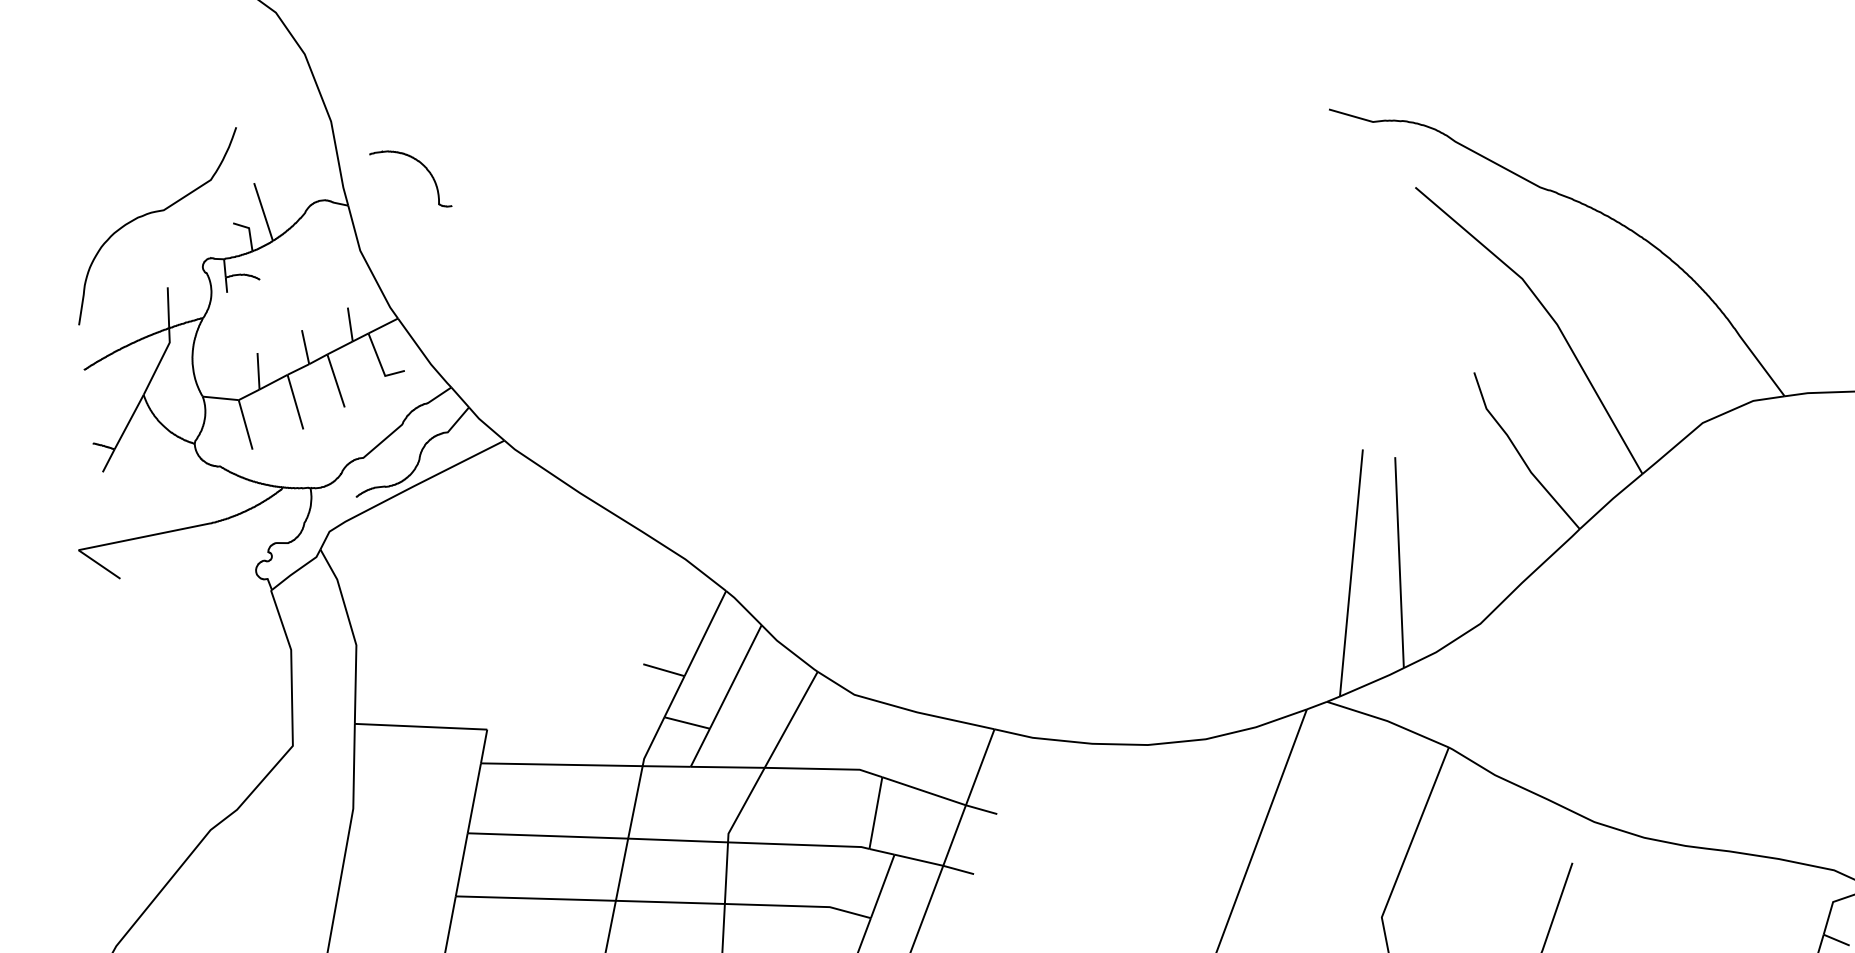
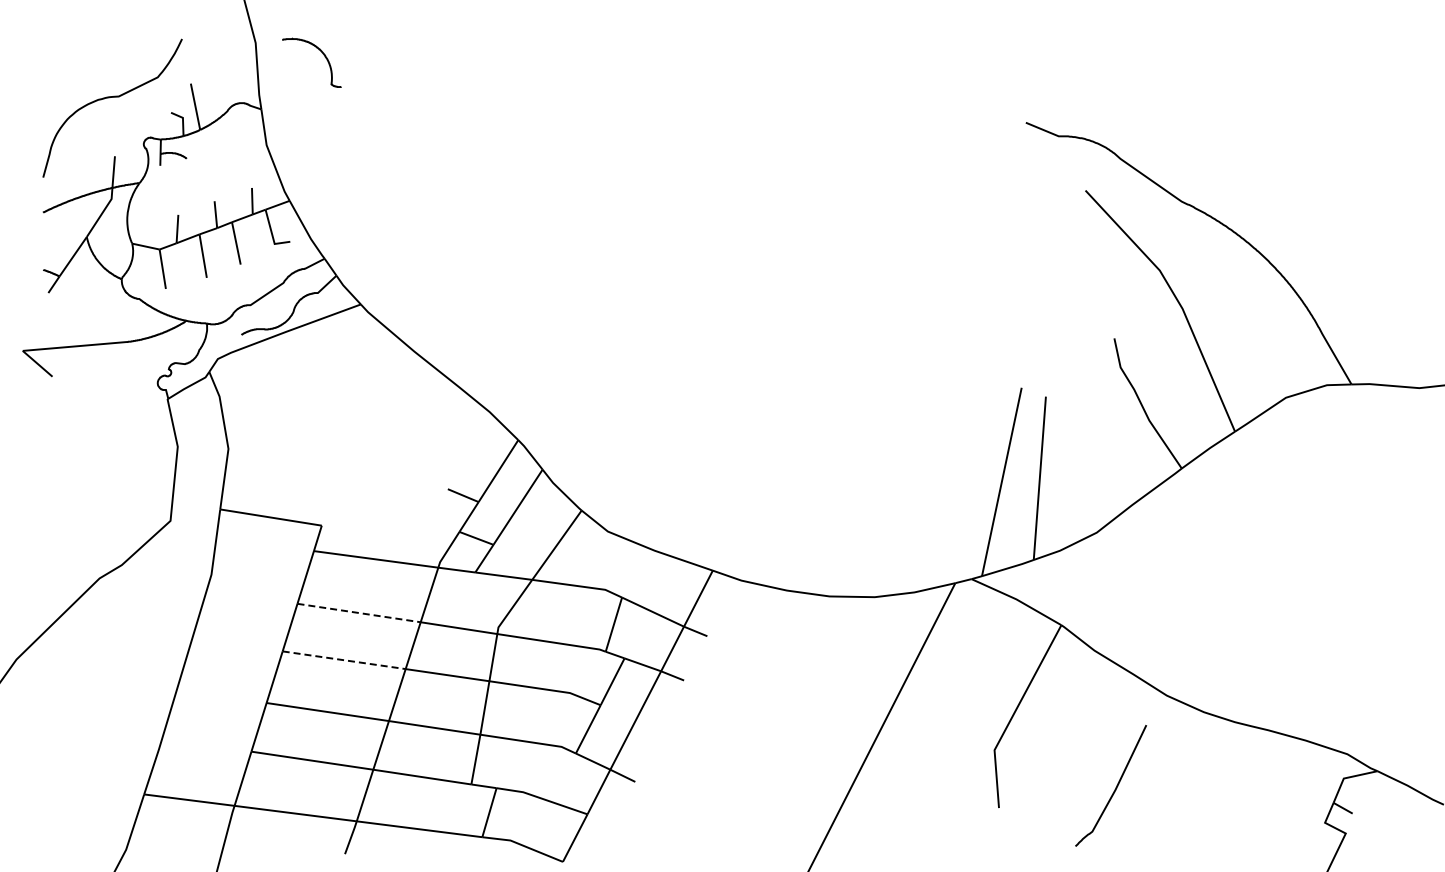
curve: (424, 168) -> (323, 55), moved
line: (548, 836) -> (359, 613), solid -> dashed
line: (536, 898) -> (344, 660), solid -> dashed

